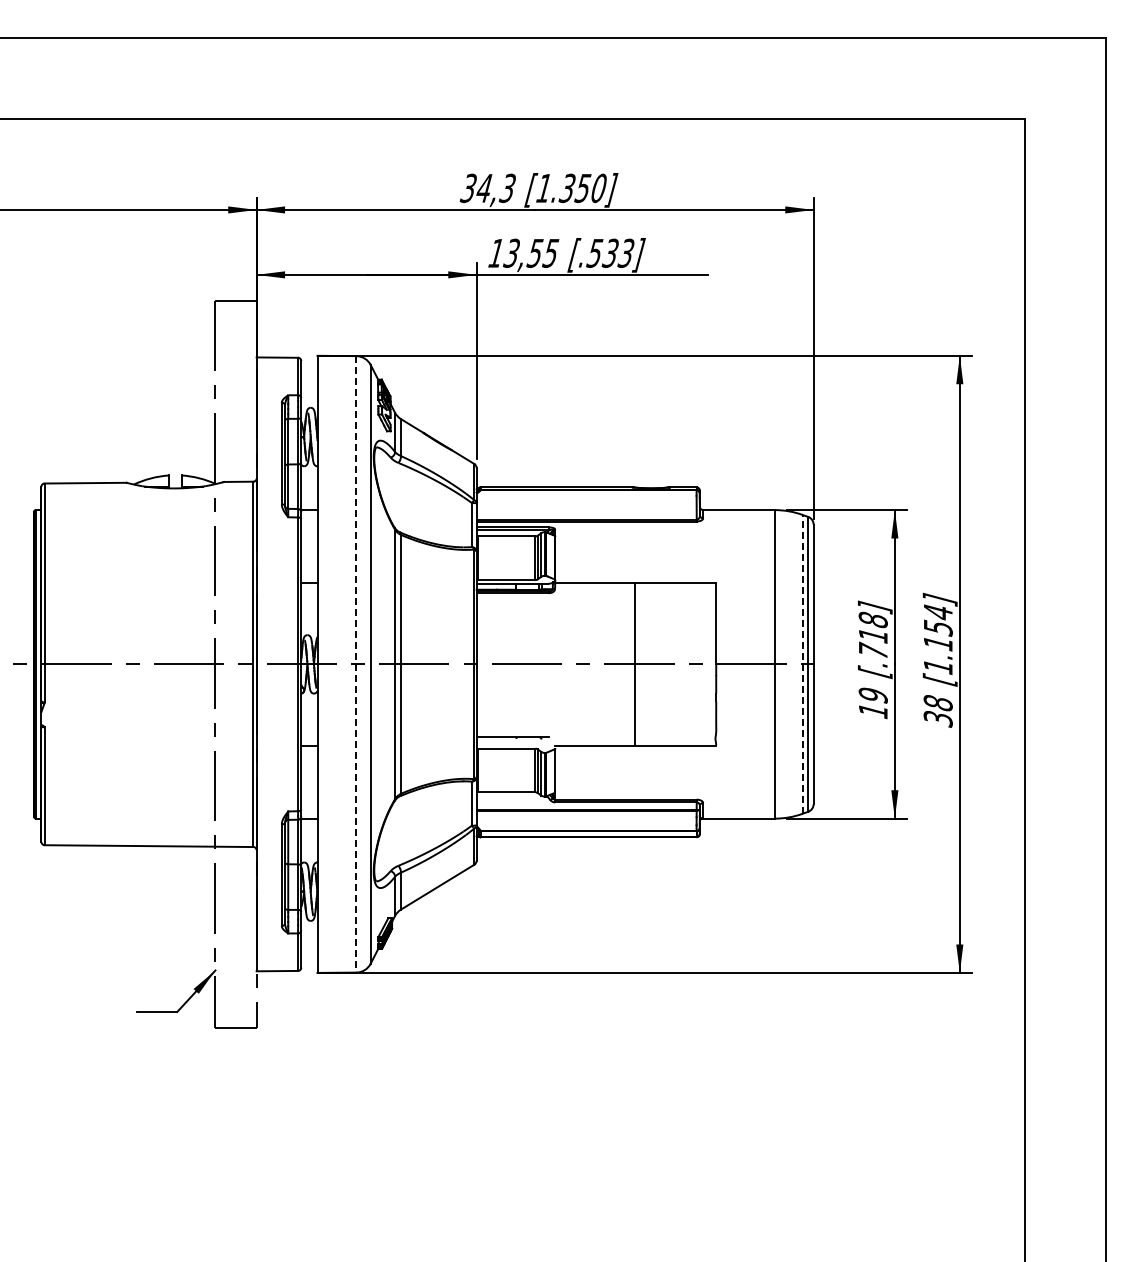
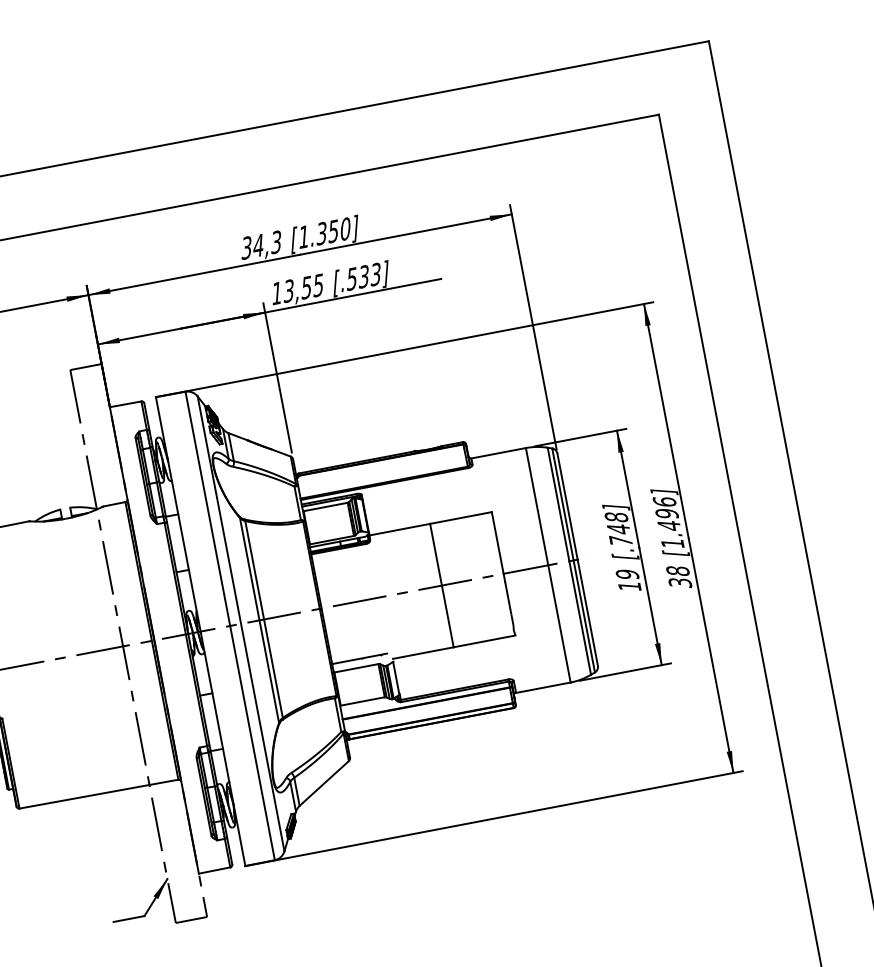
text: (937, 627) -> (666, 513), [1.154] -> [1.496]
text: (873, 635) -> (618, 529), [.718] -> [.748]
line: (802, 663) -> (569, 560), dashed -> solid
line: (356, 664) -> (230, 626), dashed -> solid

